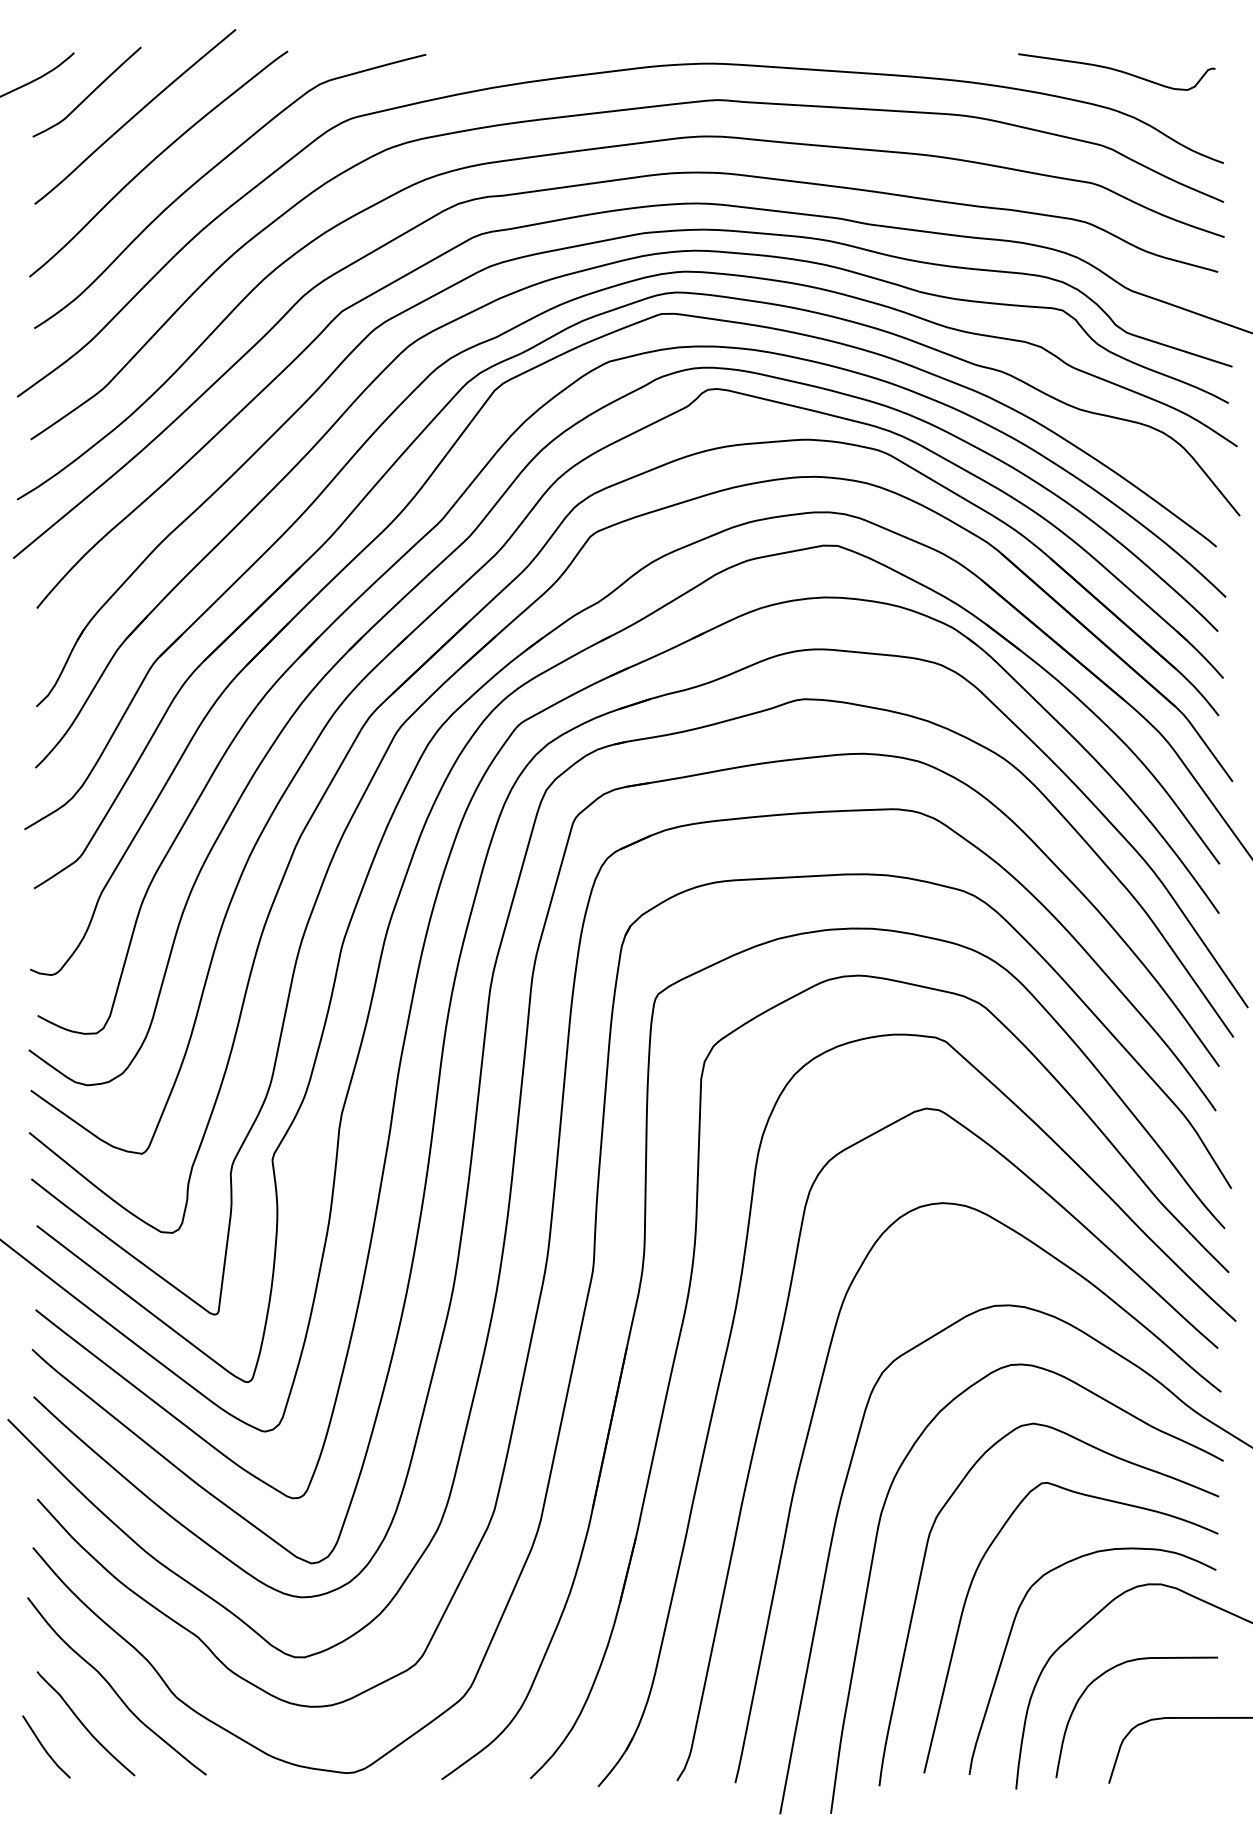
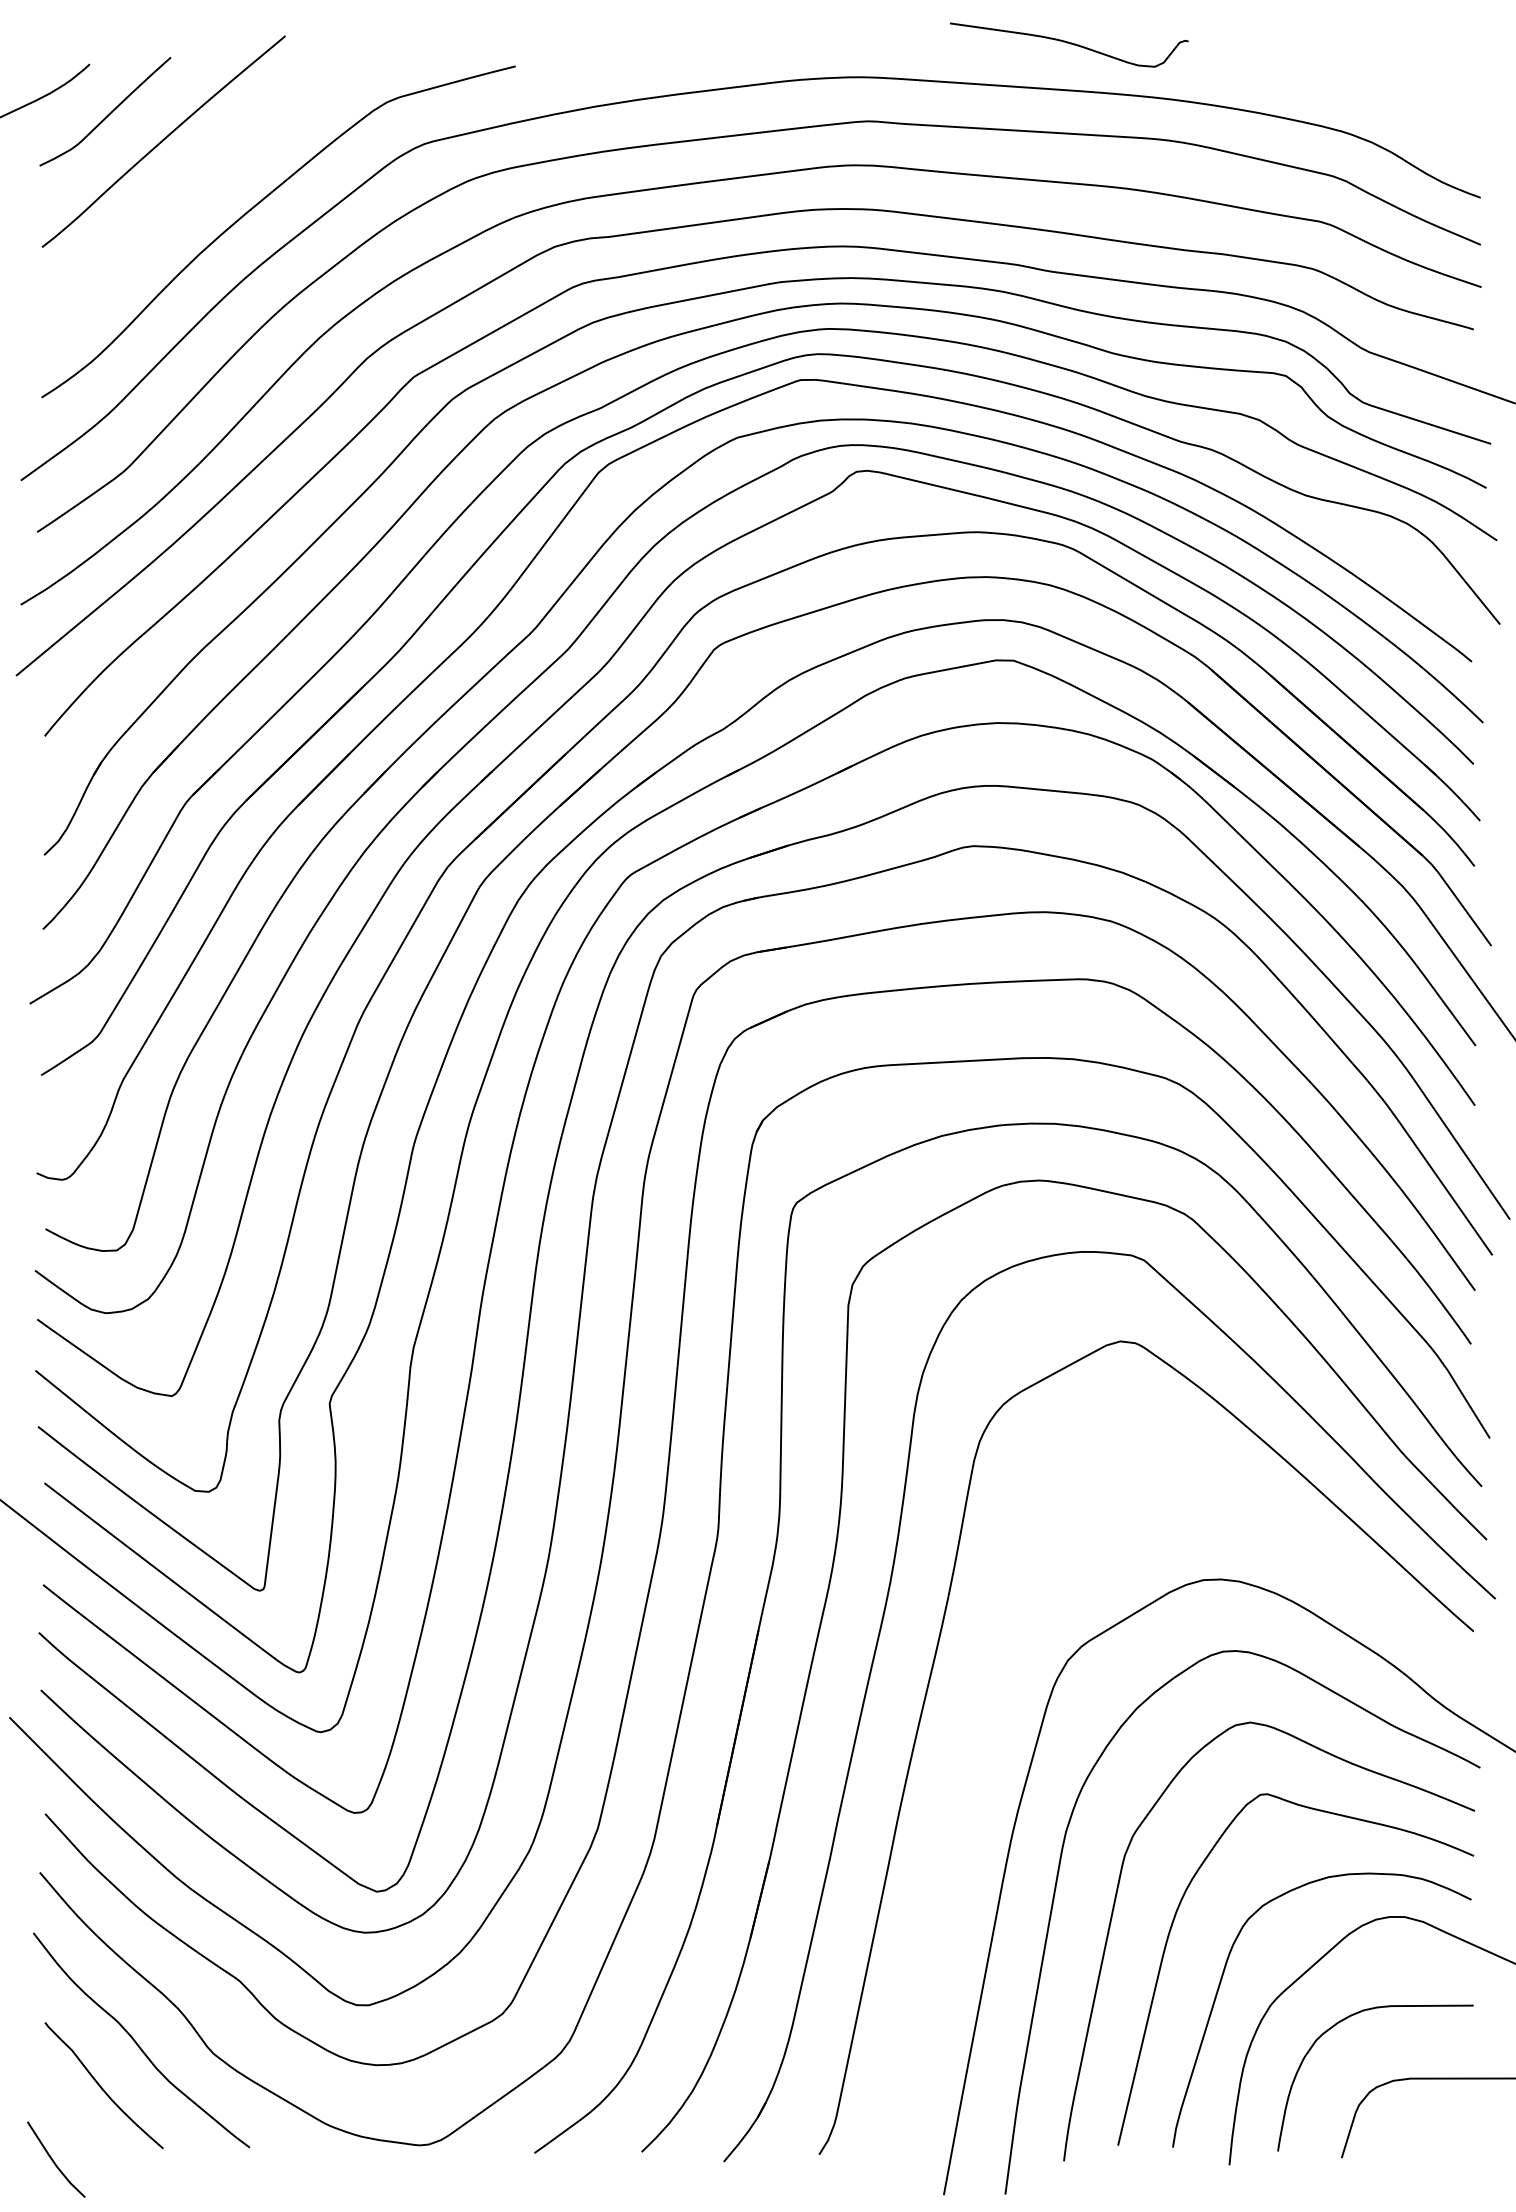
curve: (1116, 71) -> (1068, 44), moved
curve: (155, 159) -> (188, 193), removed
curve: (805, 1448) -> (974, 1752), removed
line: (44, 1747) -> (53, 2160), moved

